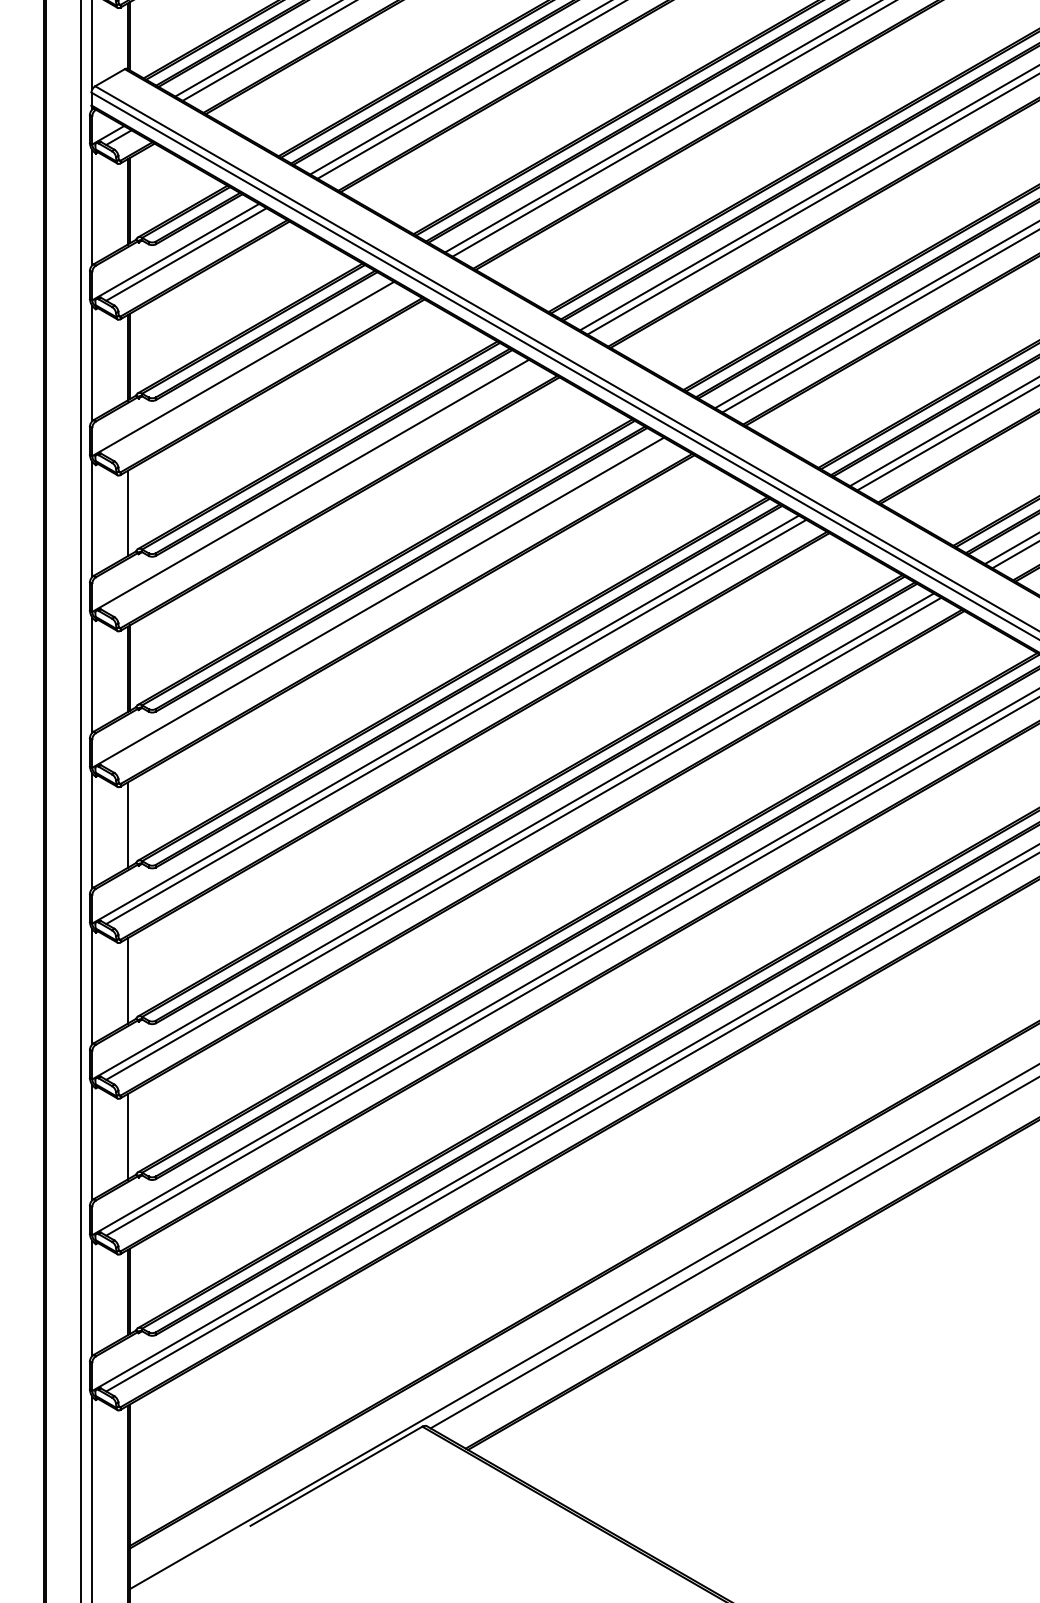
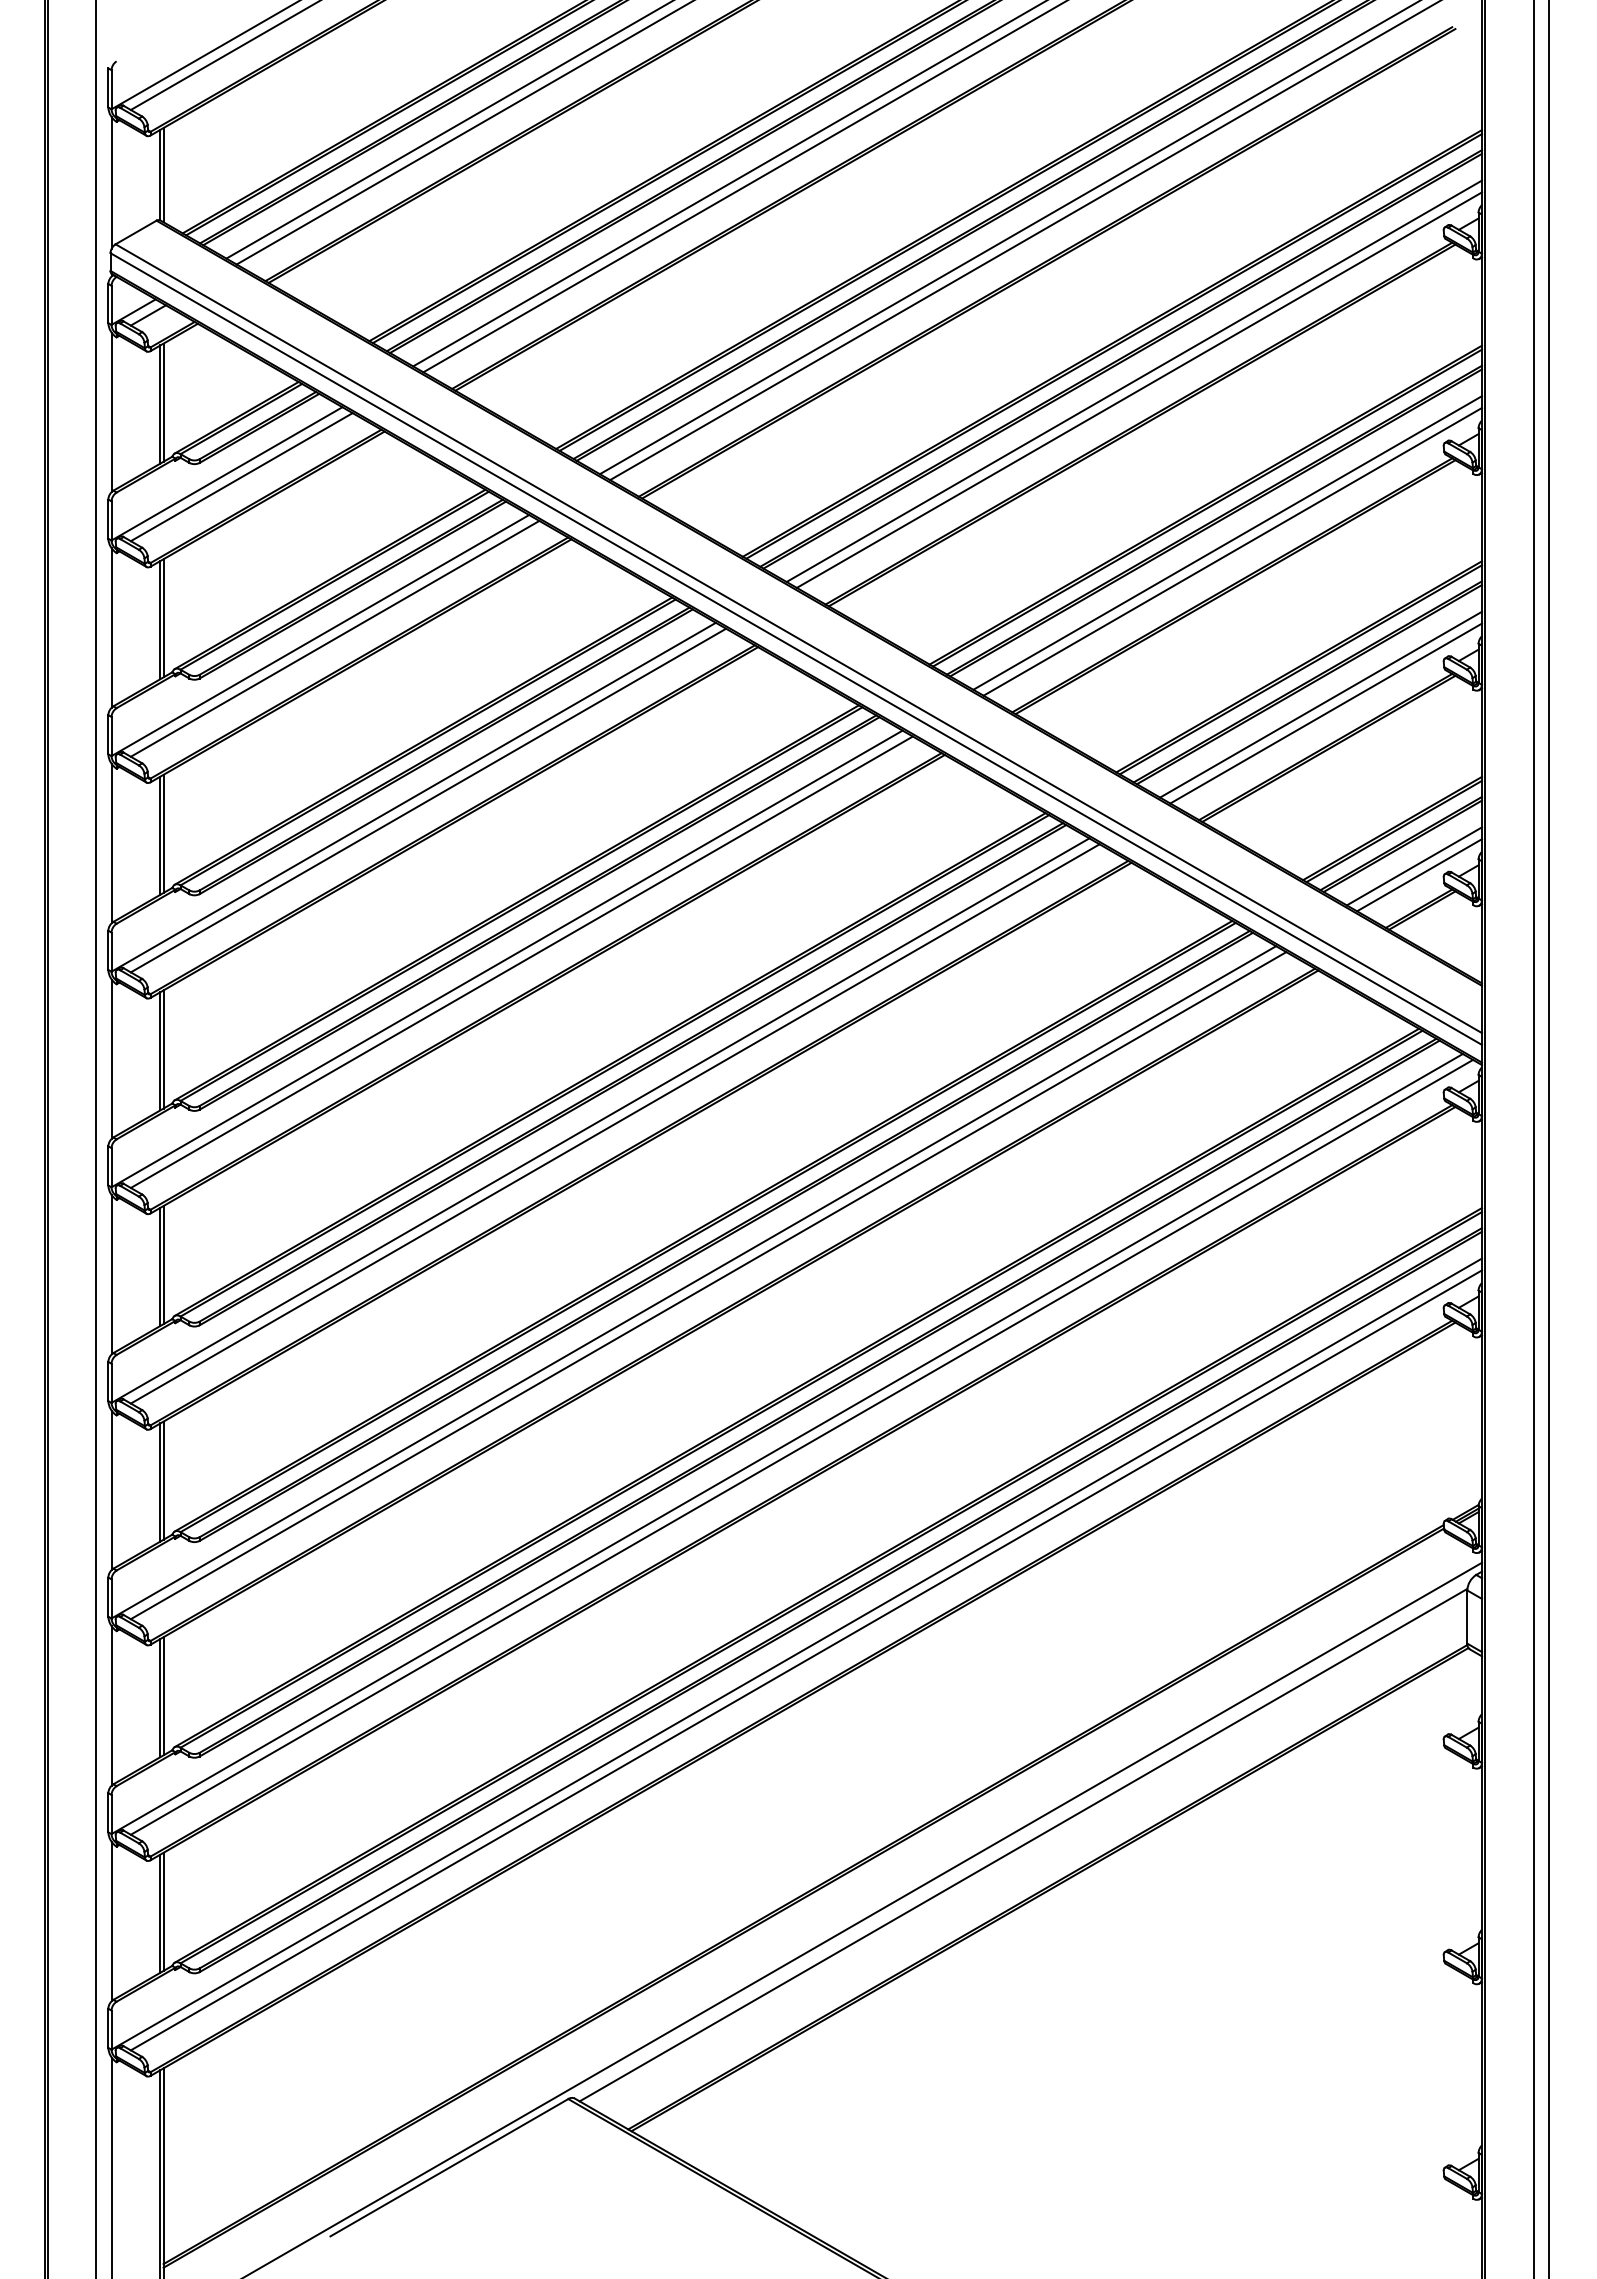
line: (253, 371) -> (334, 638), added
line: (321, 488) -> (428, 800), added
line: (129, 512) -> (163, 833), added
line: (388, 604) -> (521, 961), added
line: (129, 824) -> (163, 1265), added
line: (129, 979) -> (163, 1480), added
line: (129, 1135) -> (163, 1696), added

